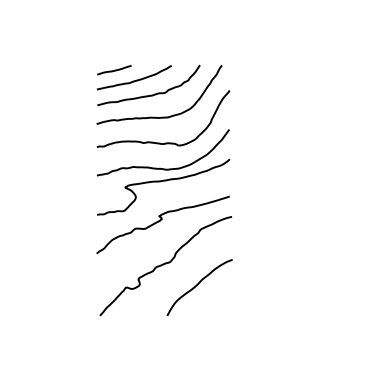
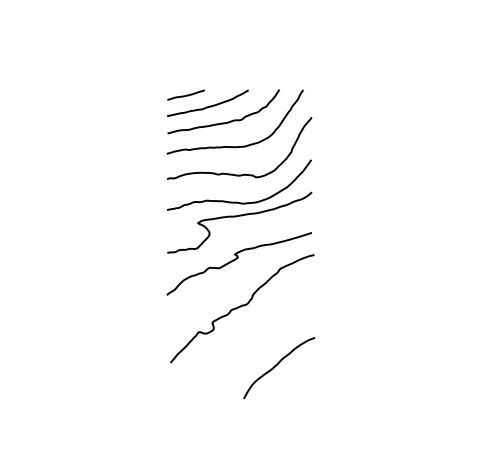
curve: (198, 285) -> (277, 365), moved

